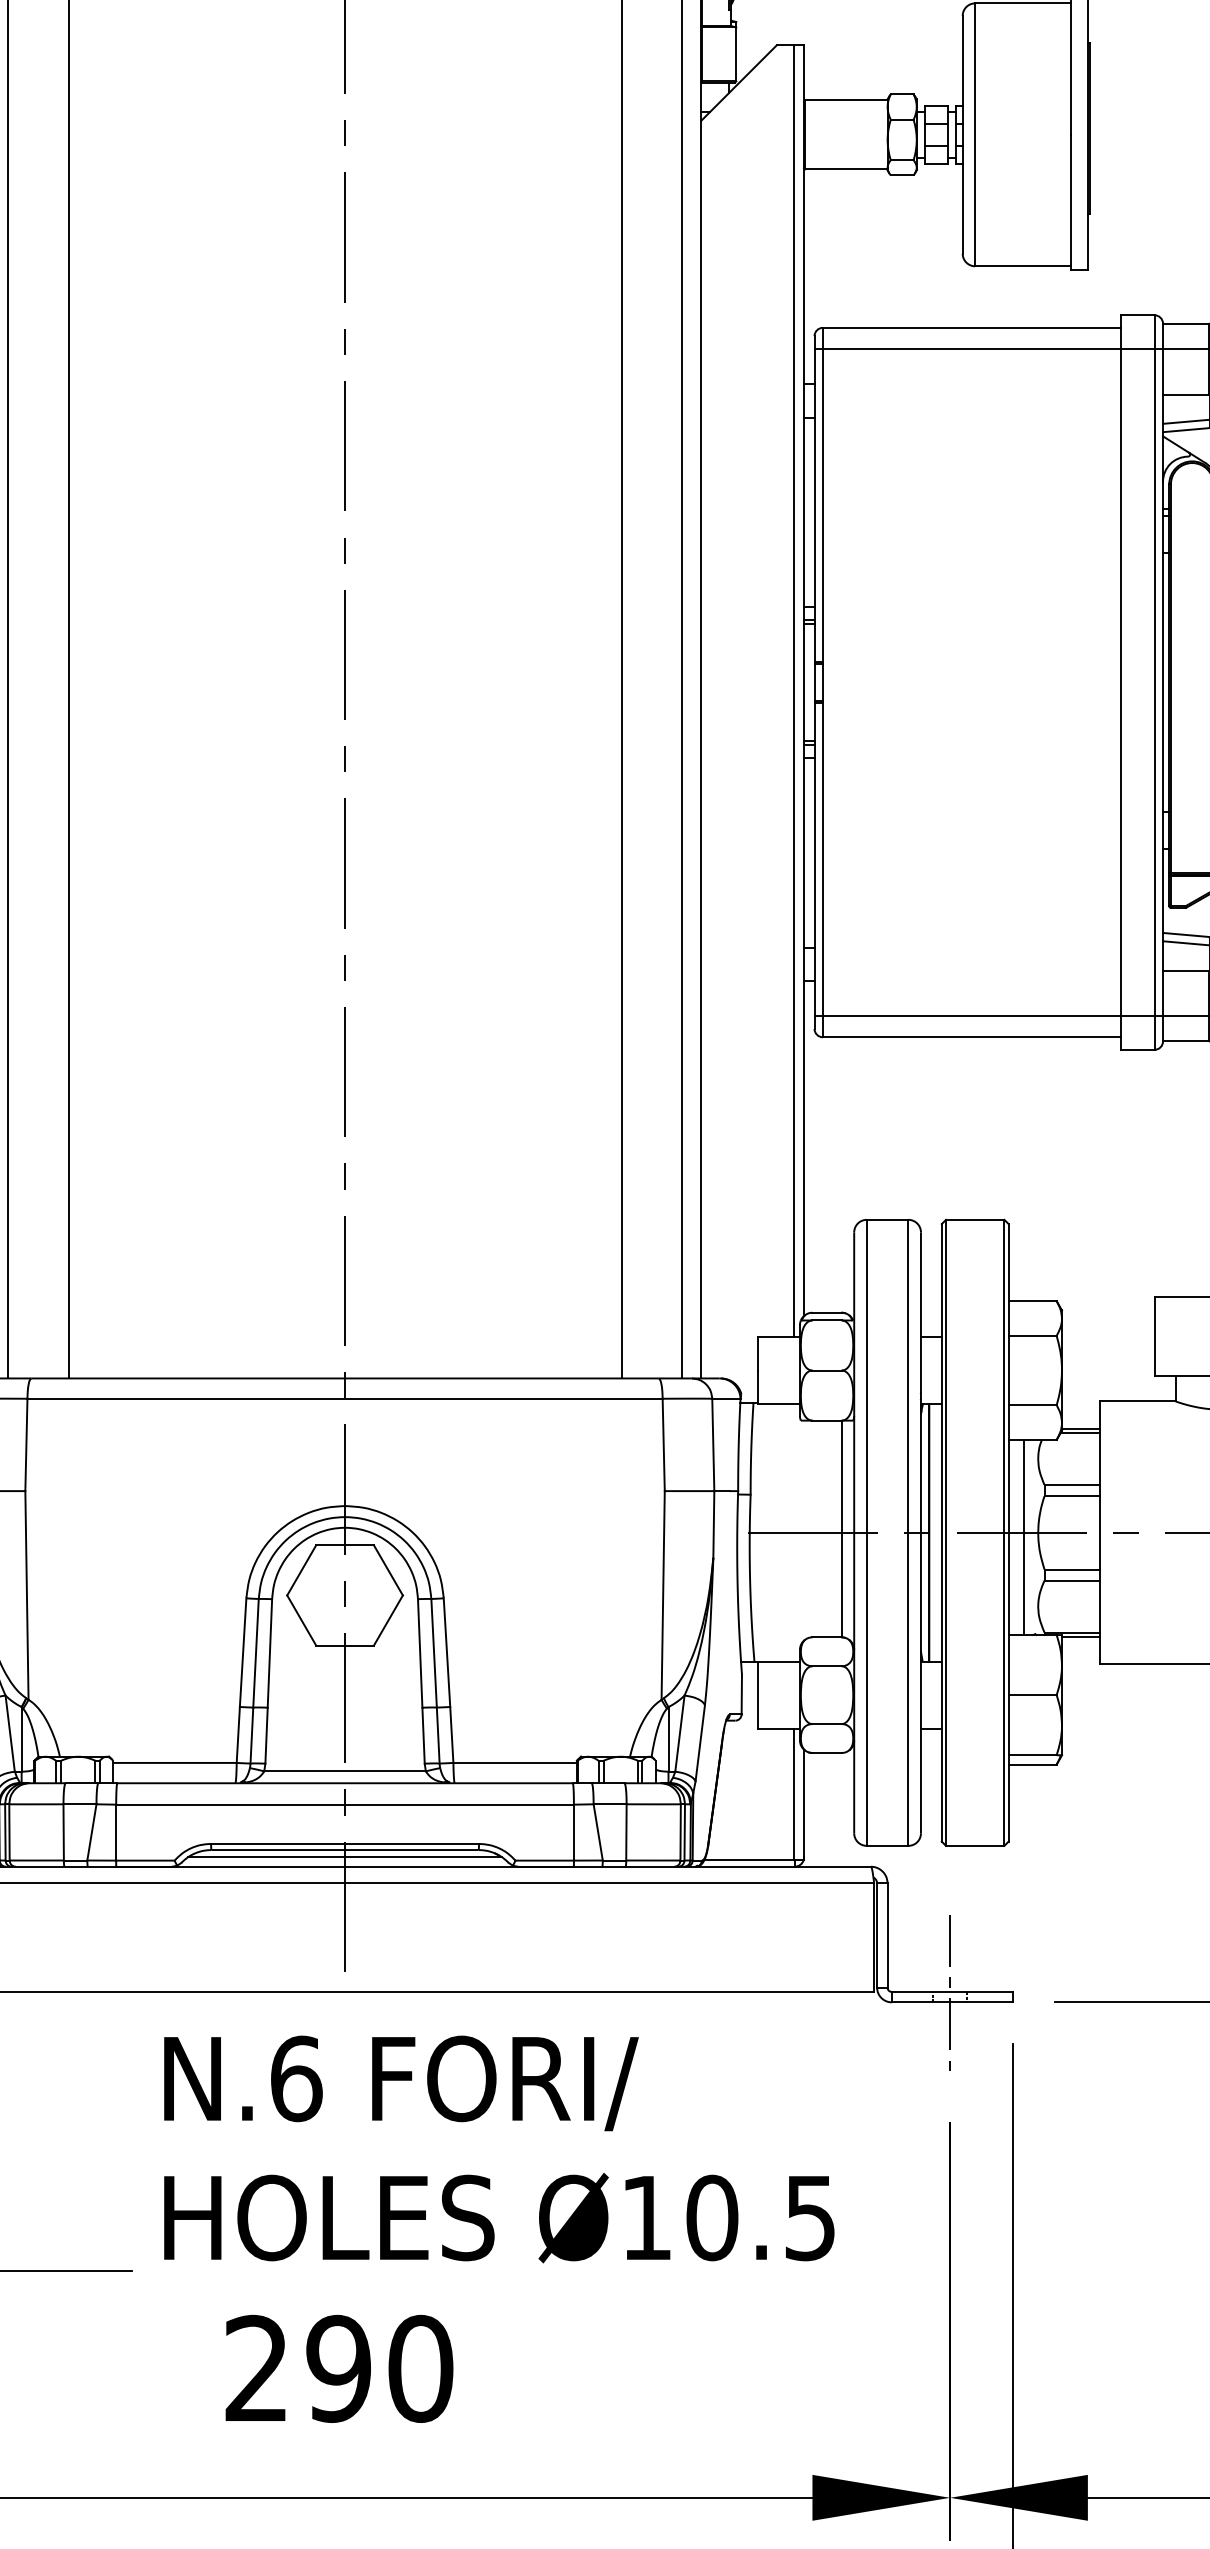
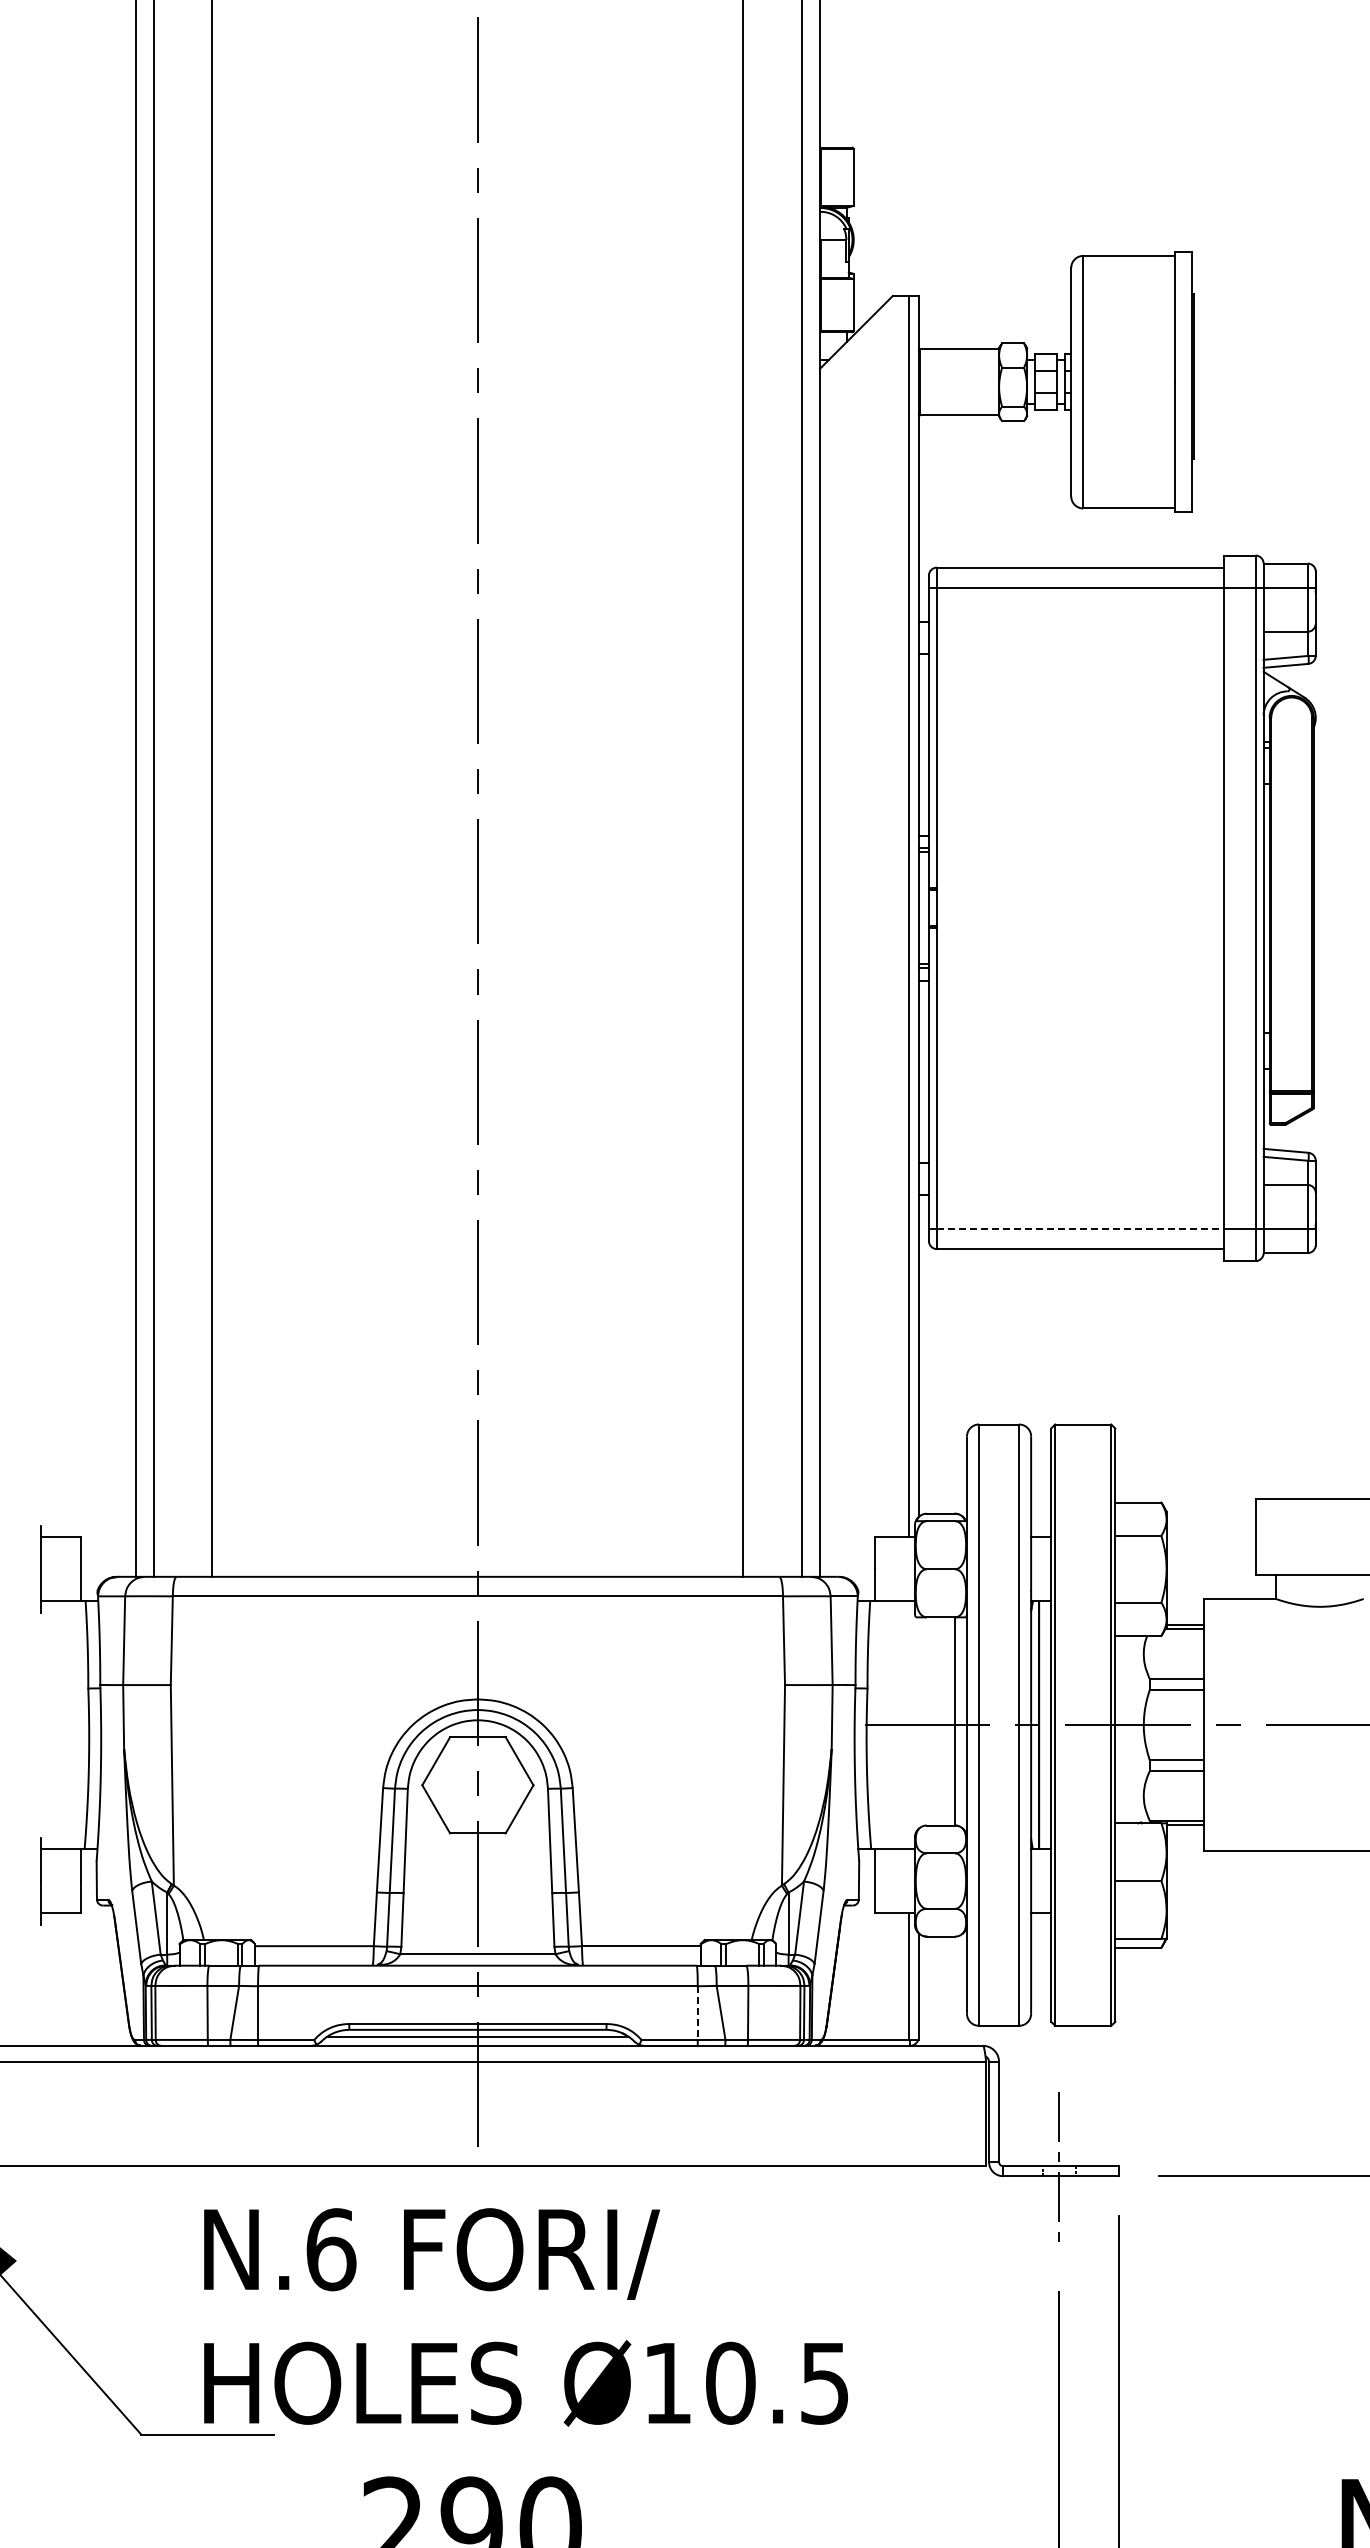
line: (972, 1016) -> (1080, 1229), solid -> dashed
line: (1024, 1537) -> (1130, 1729), removed
line: (573, 1833) -> (697, 2013), solid -> dashed
text: (498, 2149) -> (525, 2317), moved

